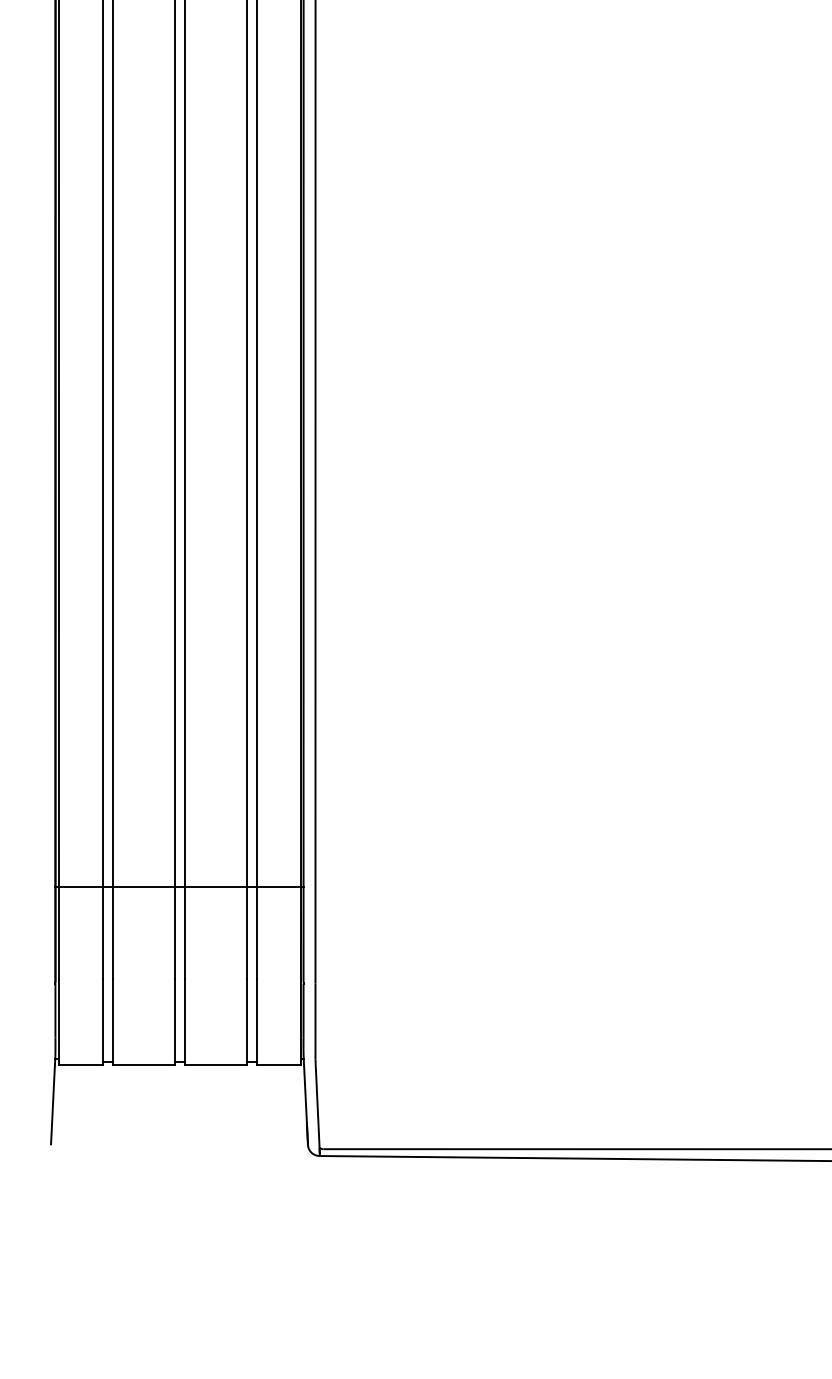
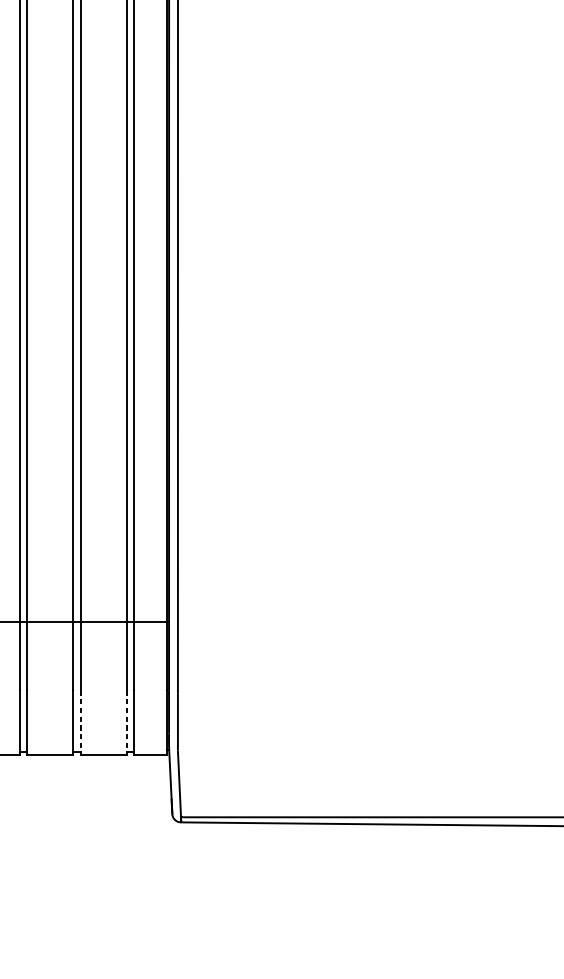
line: (184, 1022) -> (80, 722), solid -> dashed
line: (246, 1022) -> (126, 722), solid -> dashed

